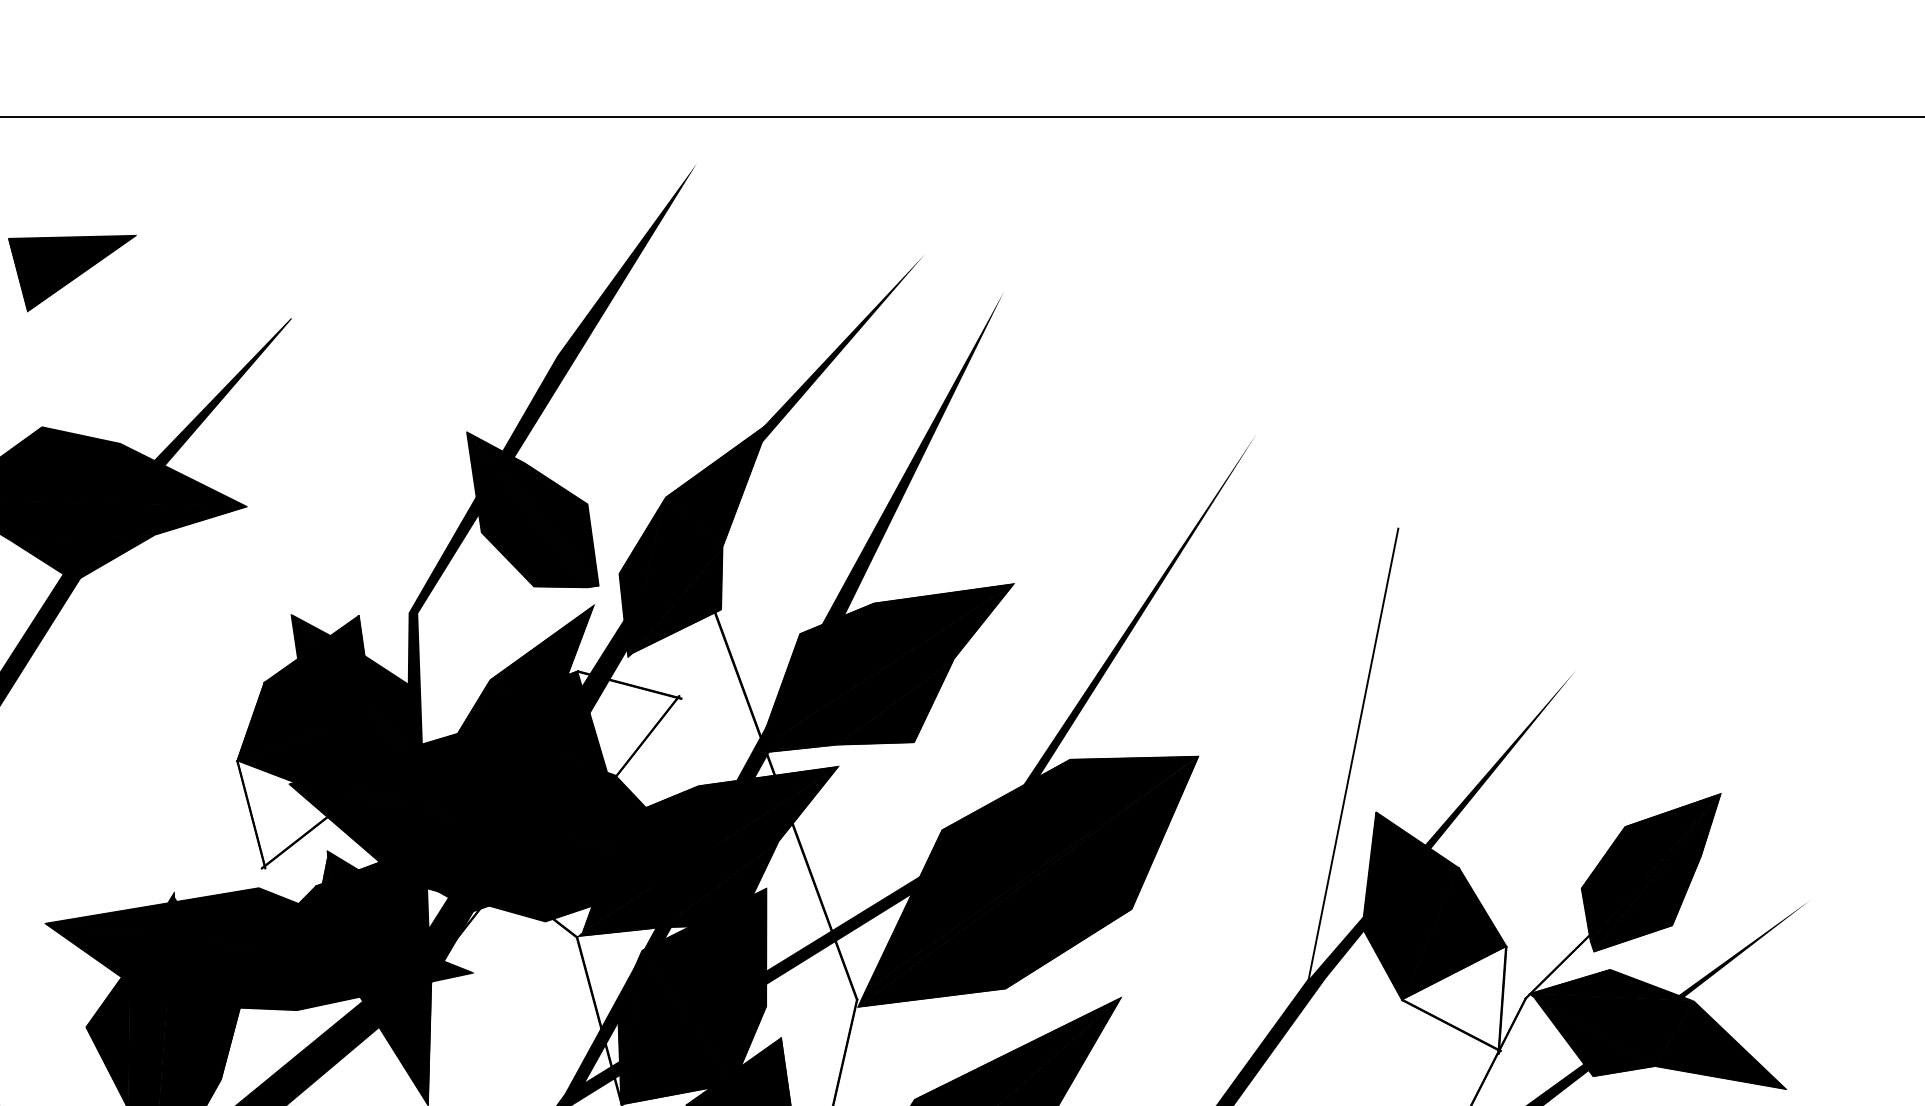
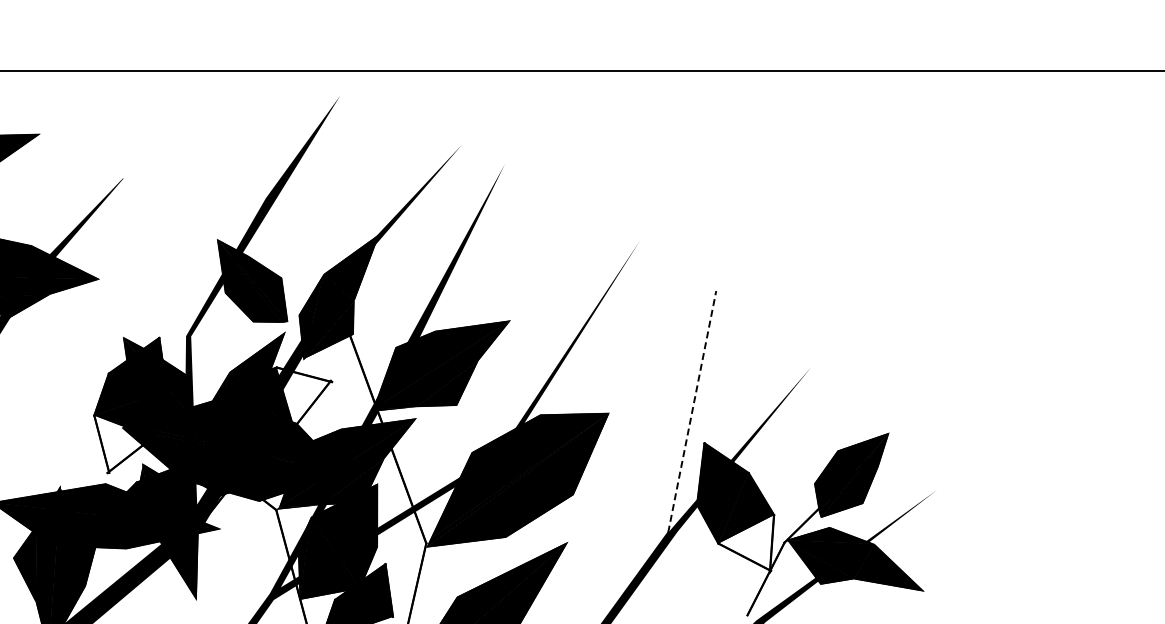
line: (1354, 753) -> (692, 411), solid -> dashed

